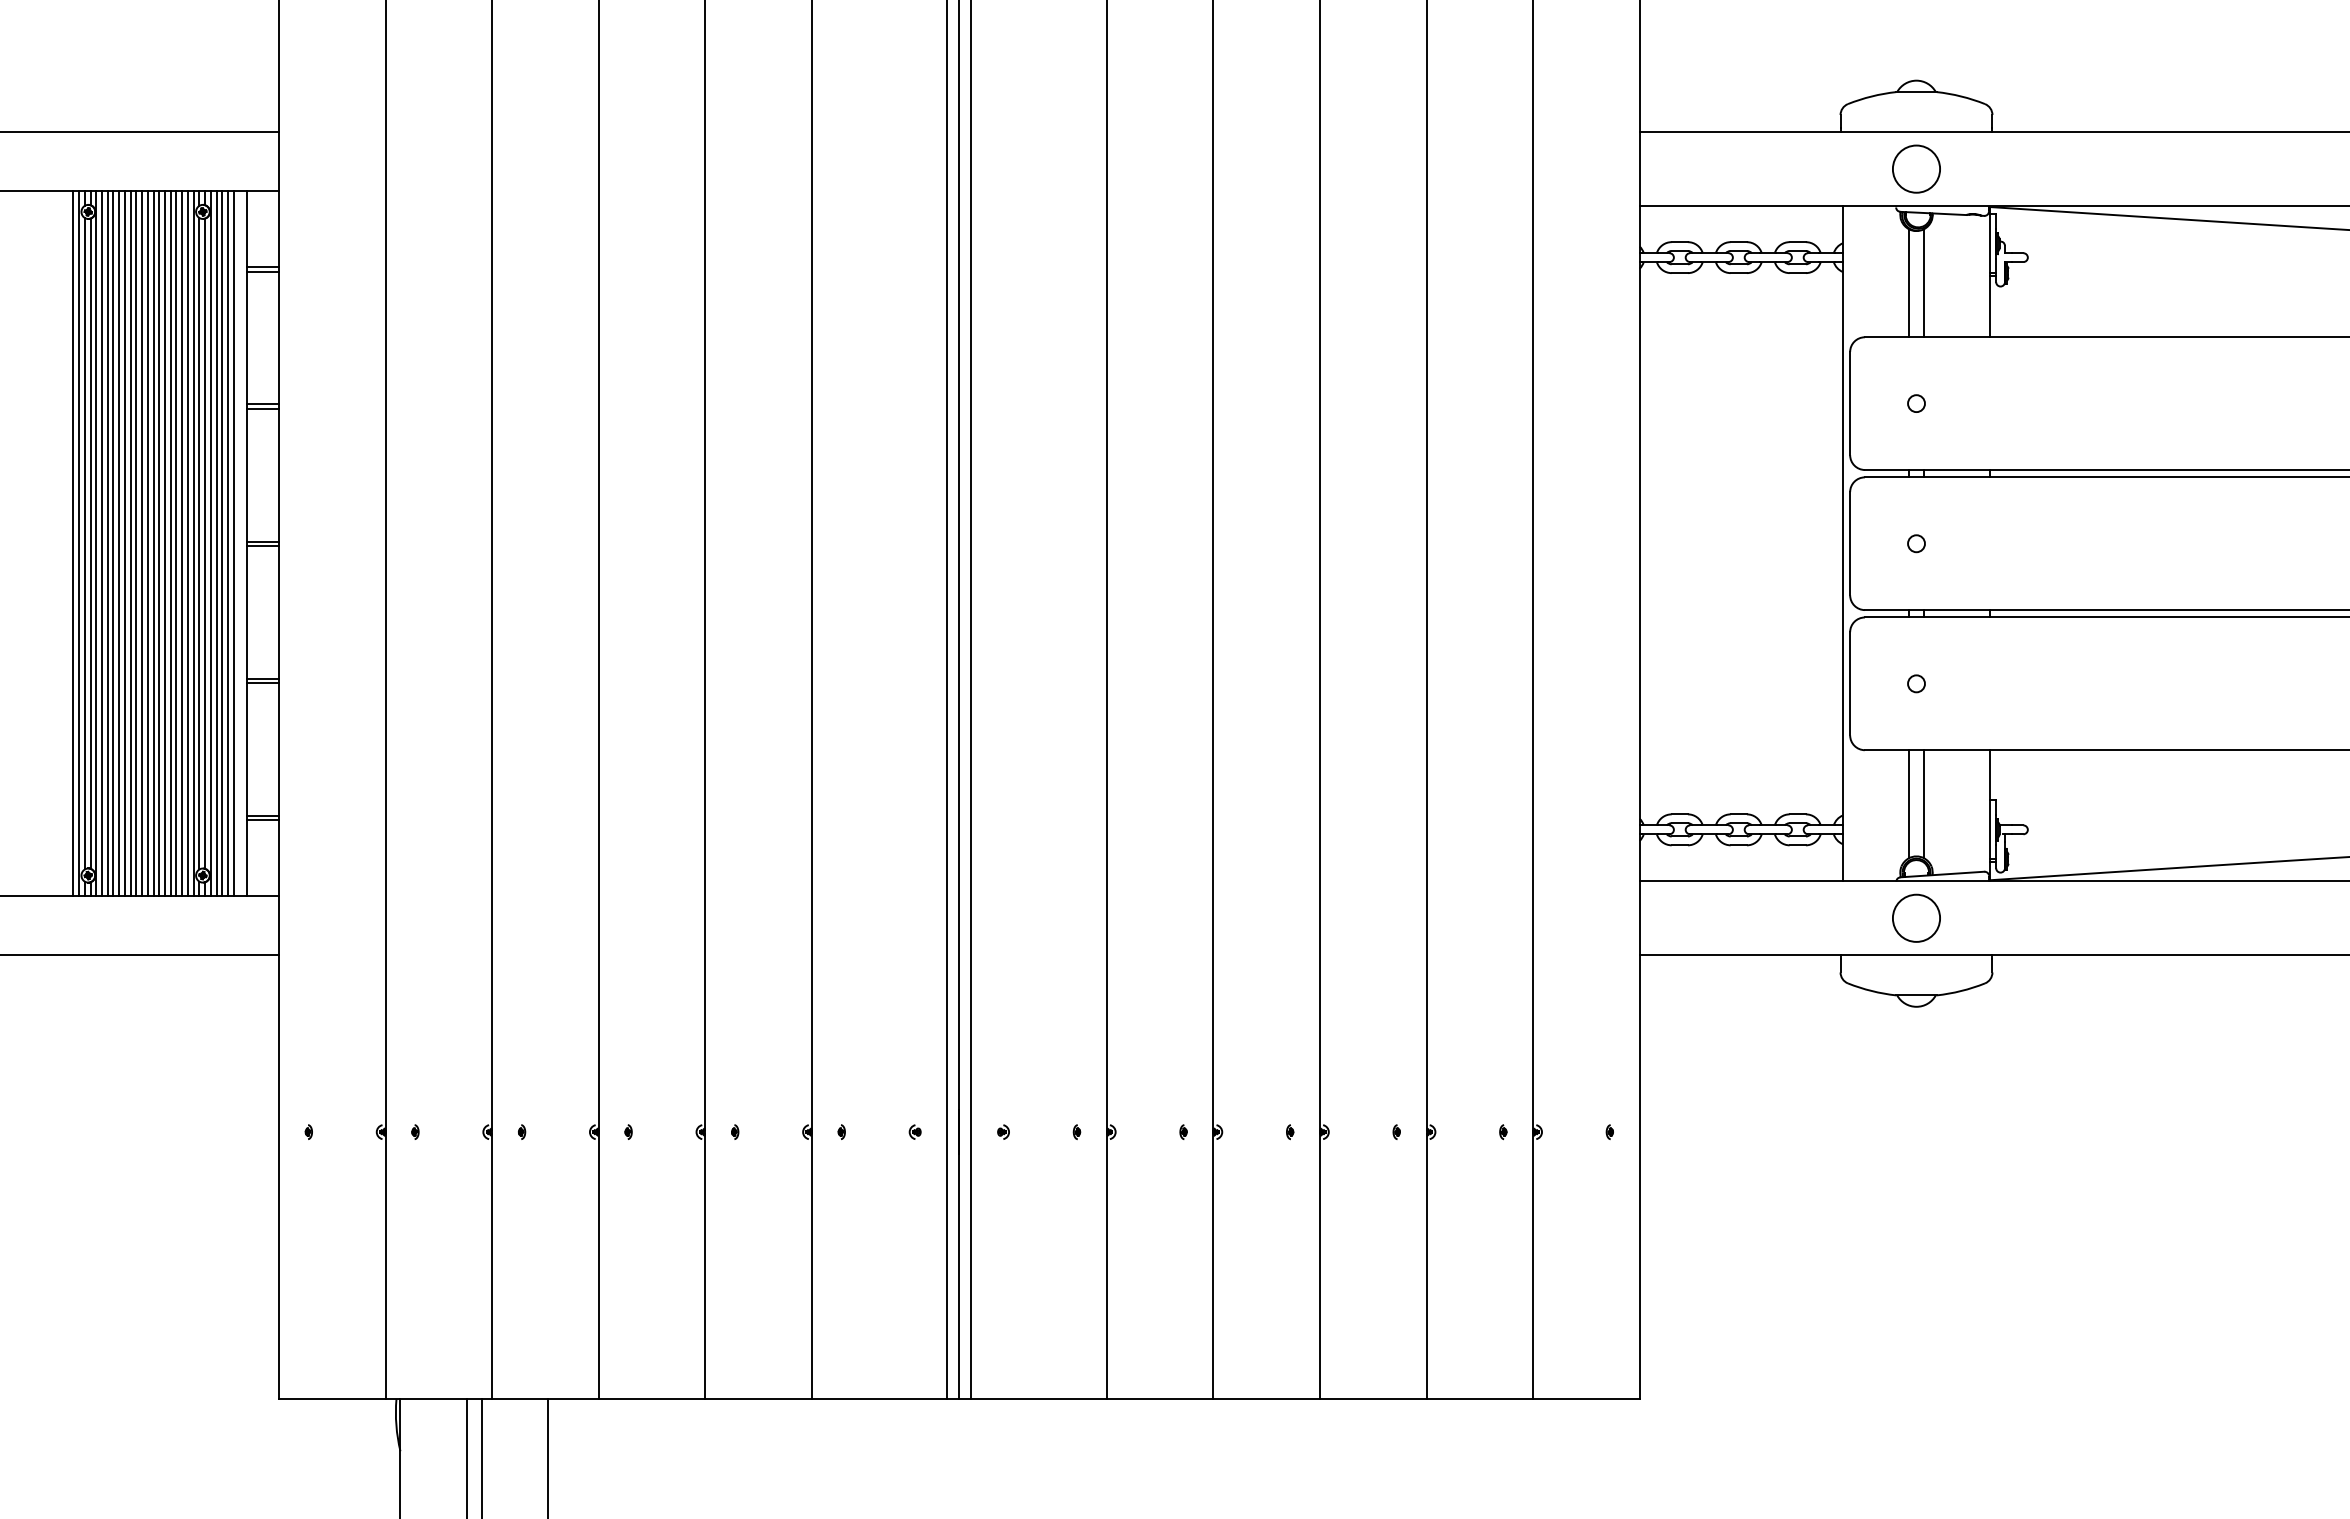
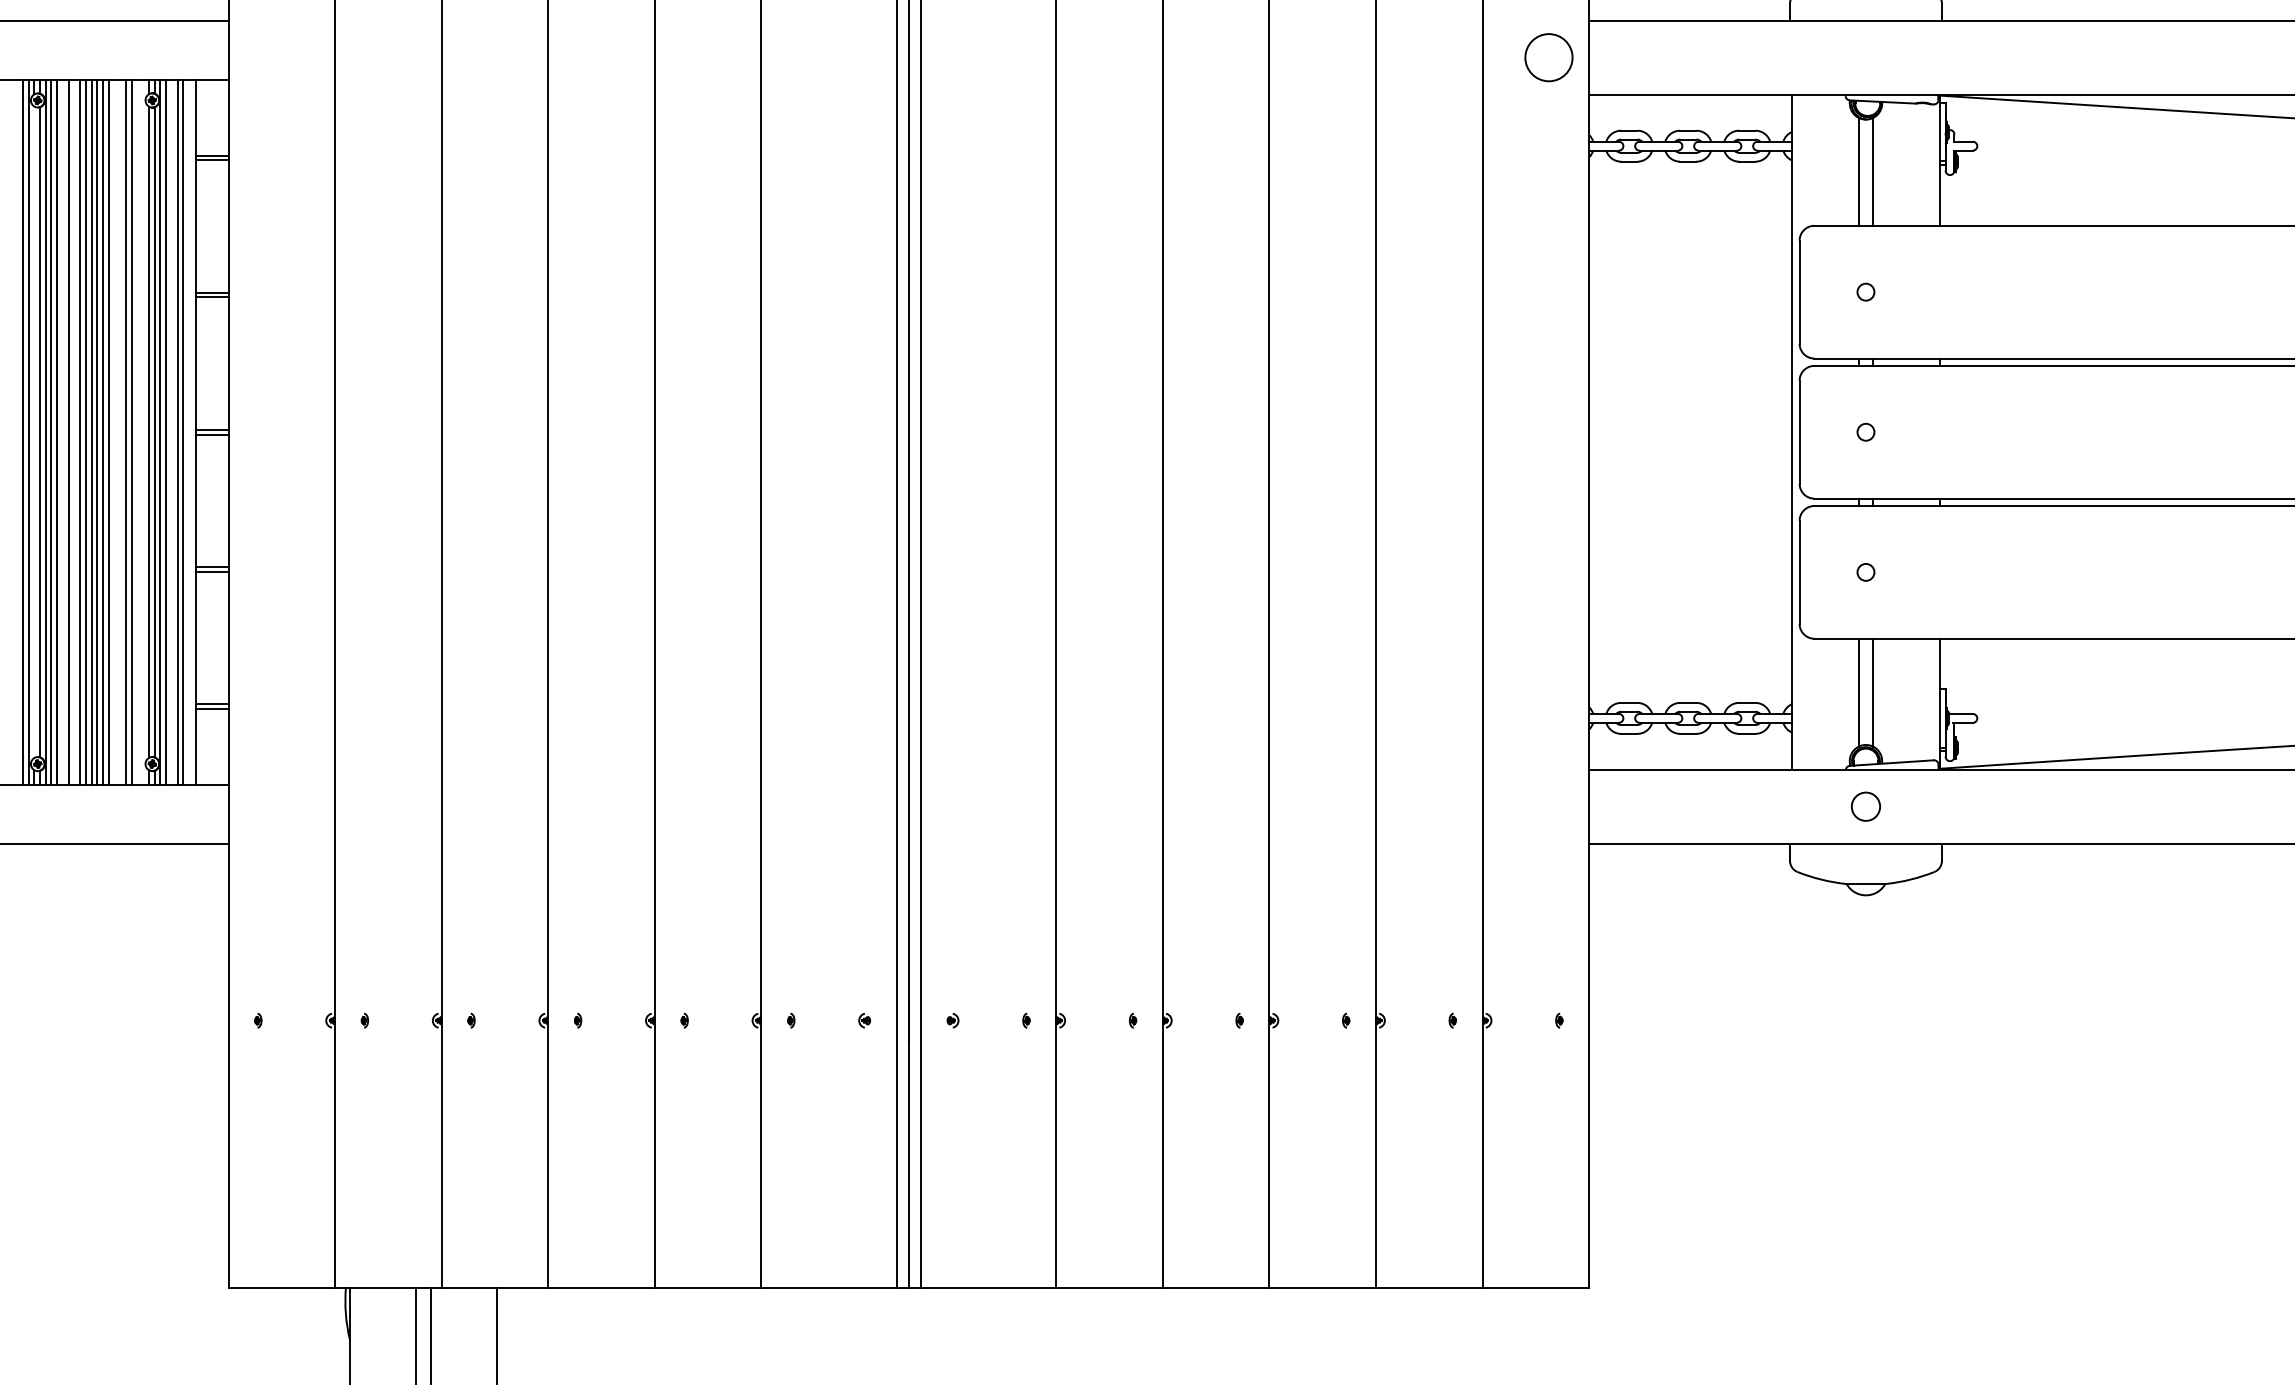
circle: (1916, 168) -> (1548, 57), moved
line: (84, 543) -> (33, 432), removed
line: (113, 543) -> (62, 432), removed
line: (124, 543) -> (73, 432), removed
line: (165, 543) -> (114, 432), removed
line: (170, 543) -> (119, 432), removed
line: (187, 543) -> (136, 432), removed
line: (193, 543) -> (142, 432), removed
line: (222, 543) -> (171, 432), removed
circle: (1916, 917) -> (1865, 806), size x0.6

